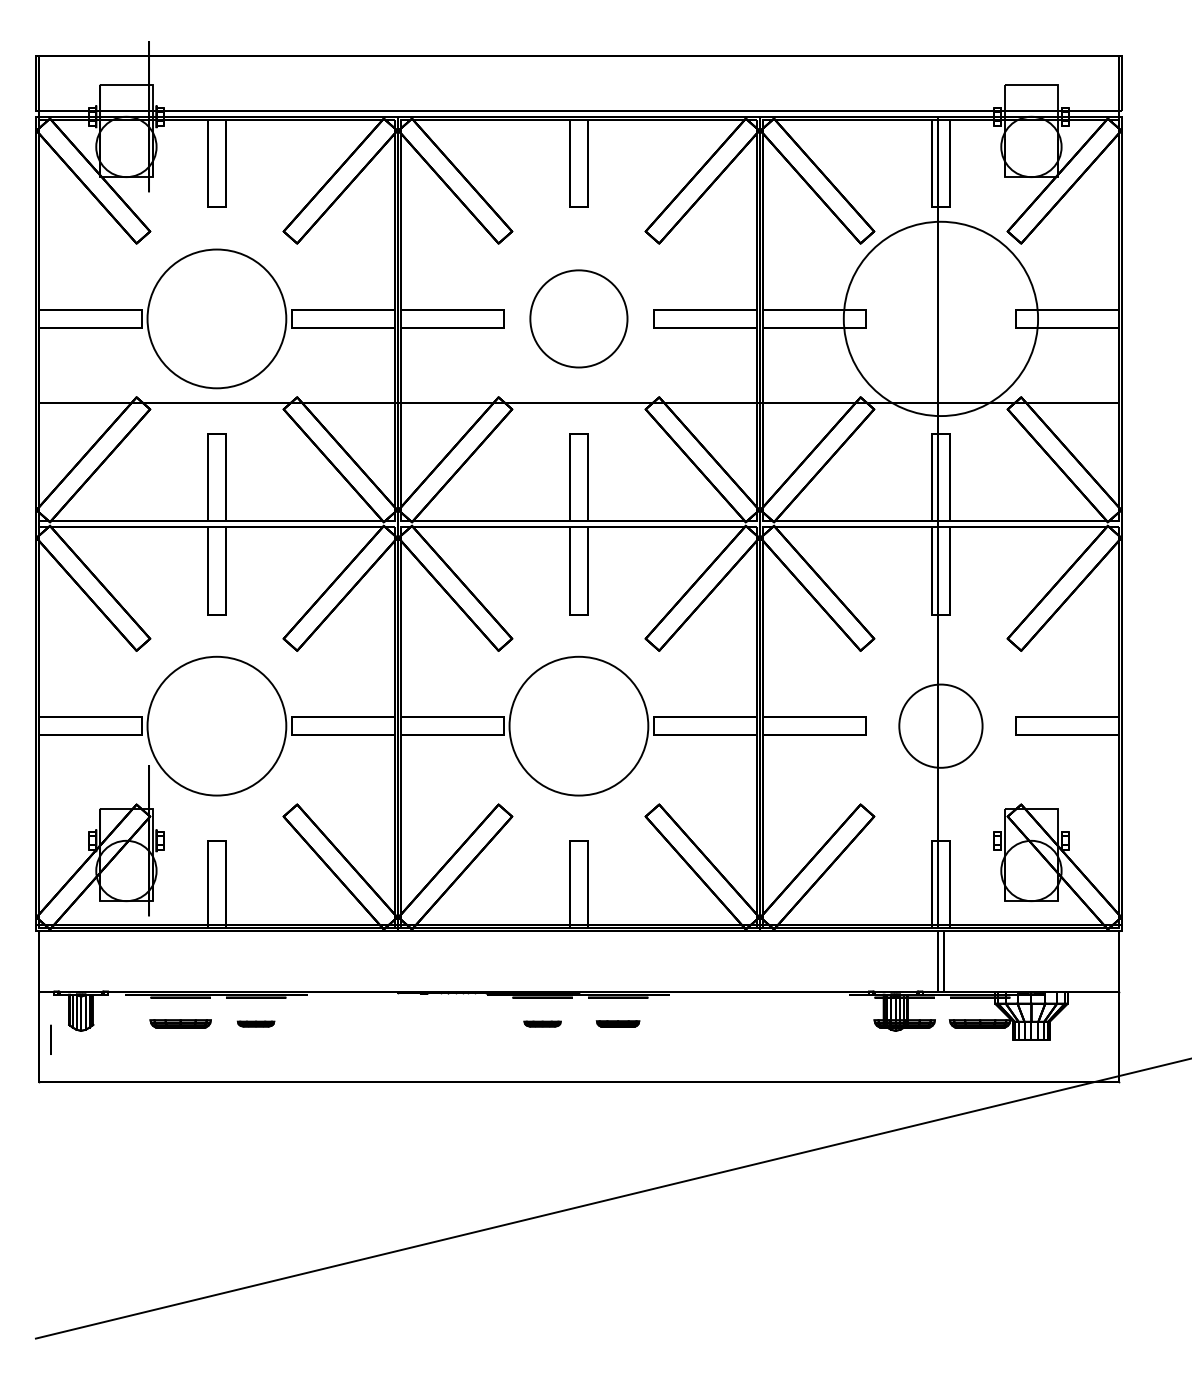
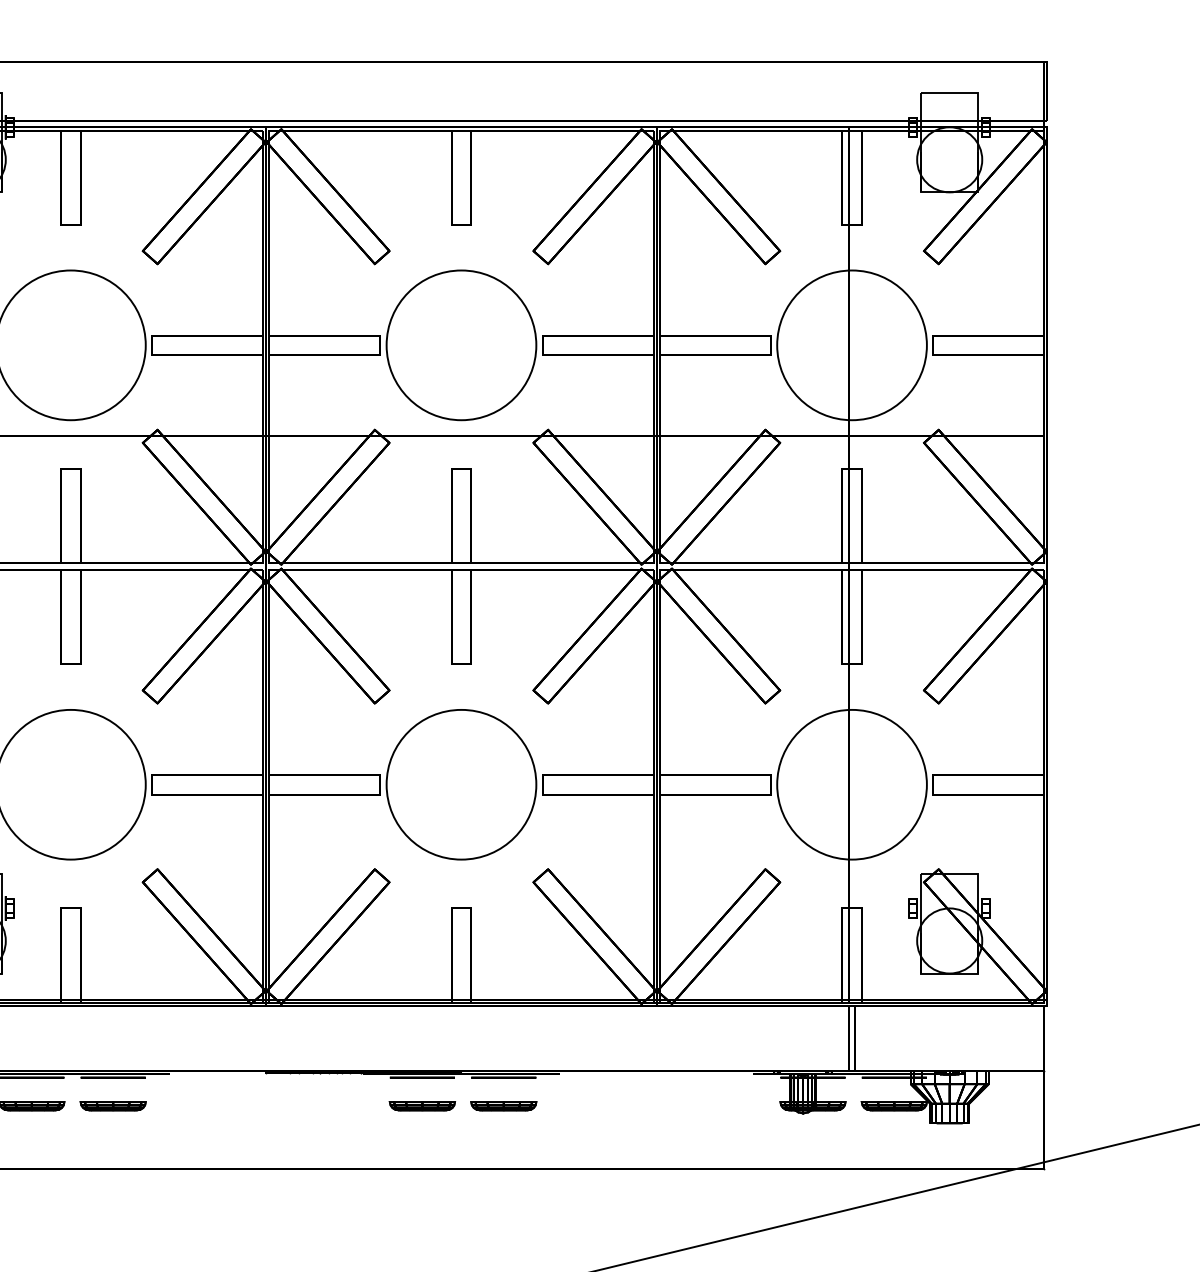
circle: (578, 318) -> (461, 344), size x1.43
circle: (940, 318) -> (851, 344), size x0.71
circle: (940, 725) -> (851, 784), size x1.67
part: (255, 1023) -> (112, 1105), size x1.67
part: (542, 1023) -> (422, 1105), size x1.67
part: (617, 1023) -> (503, 1105), size x1.43

